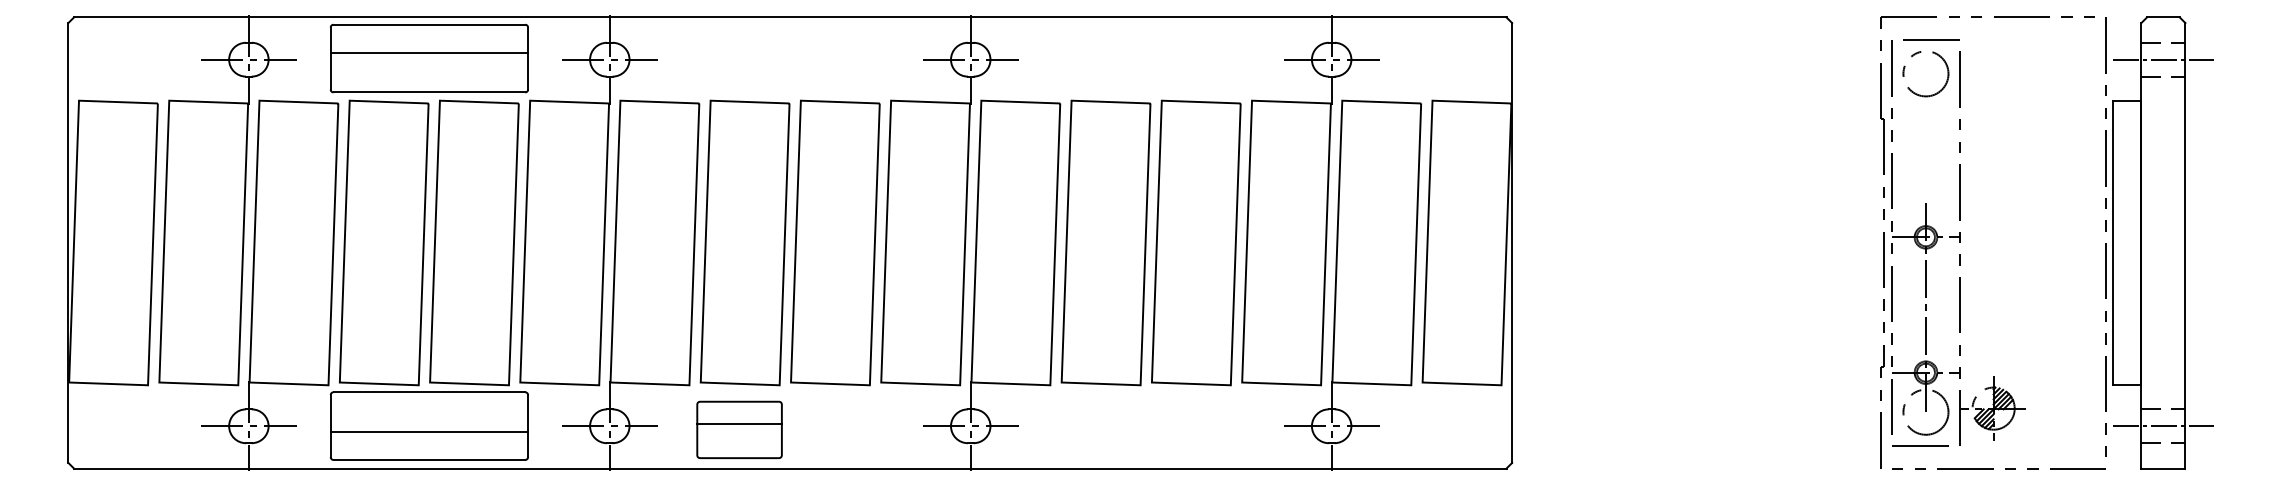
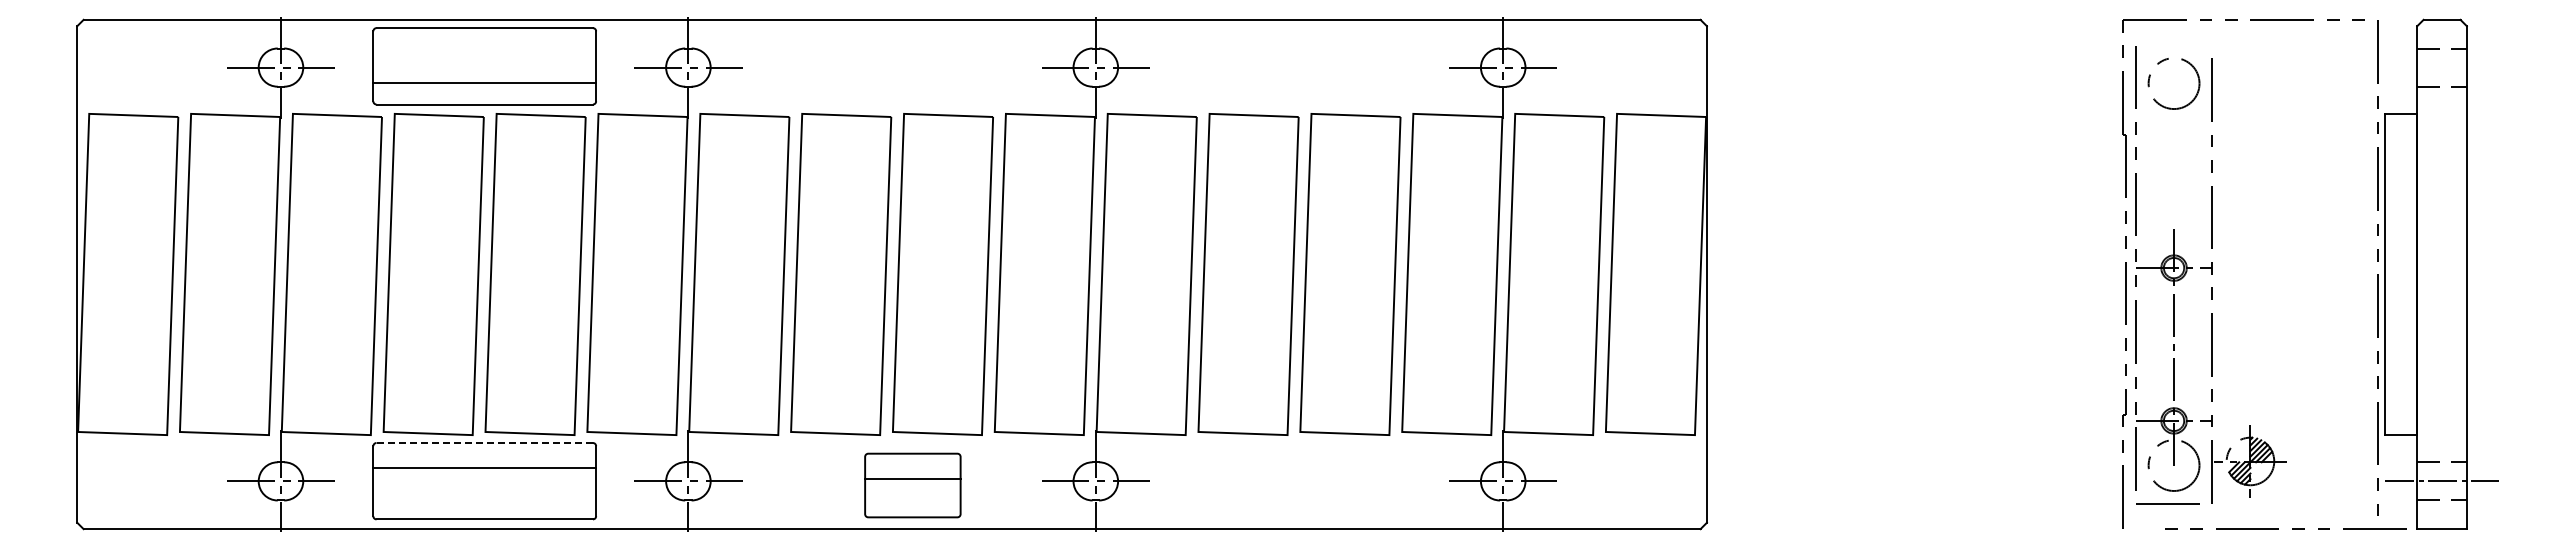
line: (1931, 40) -> (2180, 45), removed
line: (429, 52) -> (484, 82), moved
line: (2162, 59) -> (2441, 67), removed
line: (429, 392) -> (484, 443), solid -> dashed
part: (739, 429) -> (912, 485), moved
line: (429, 431) -> (484, 467), moved
line: (1992, 468) -> (2278, 528), moved

